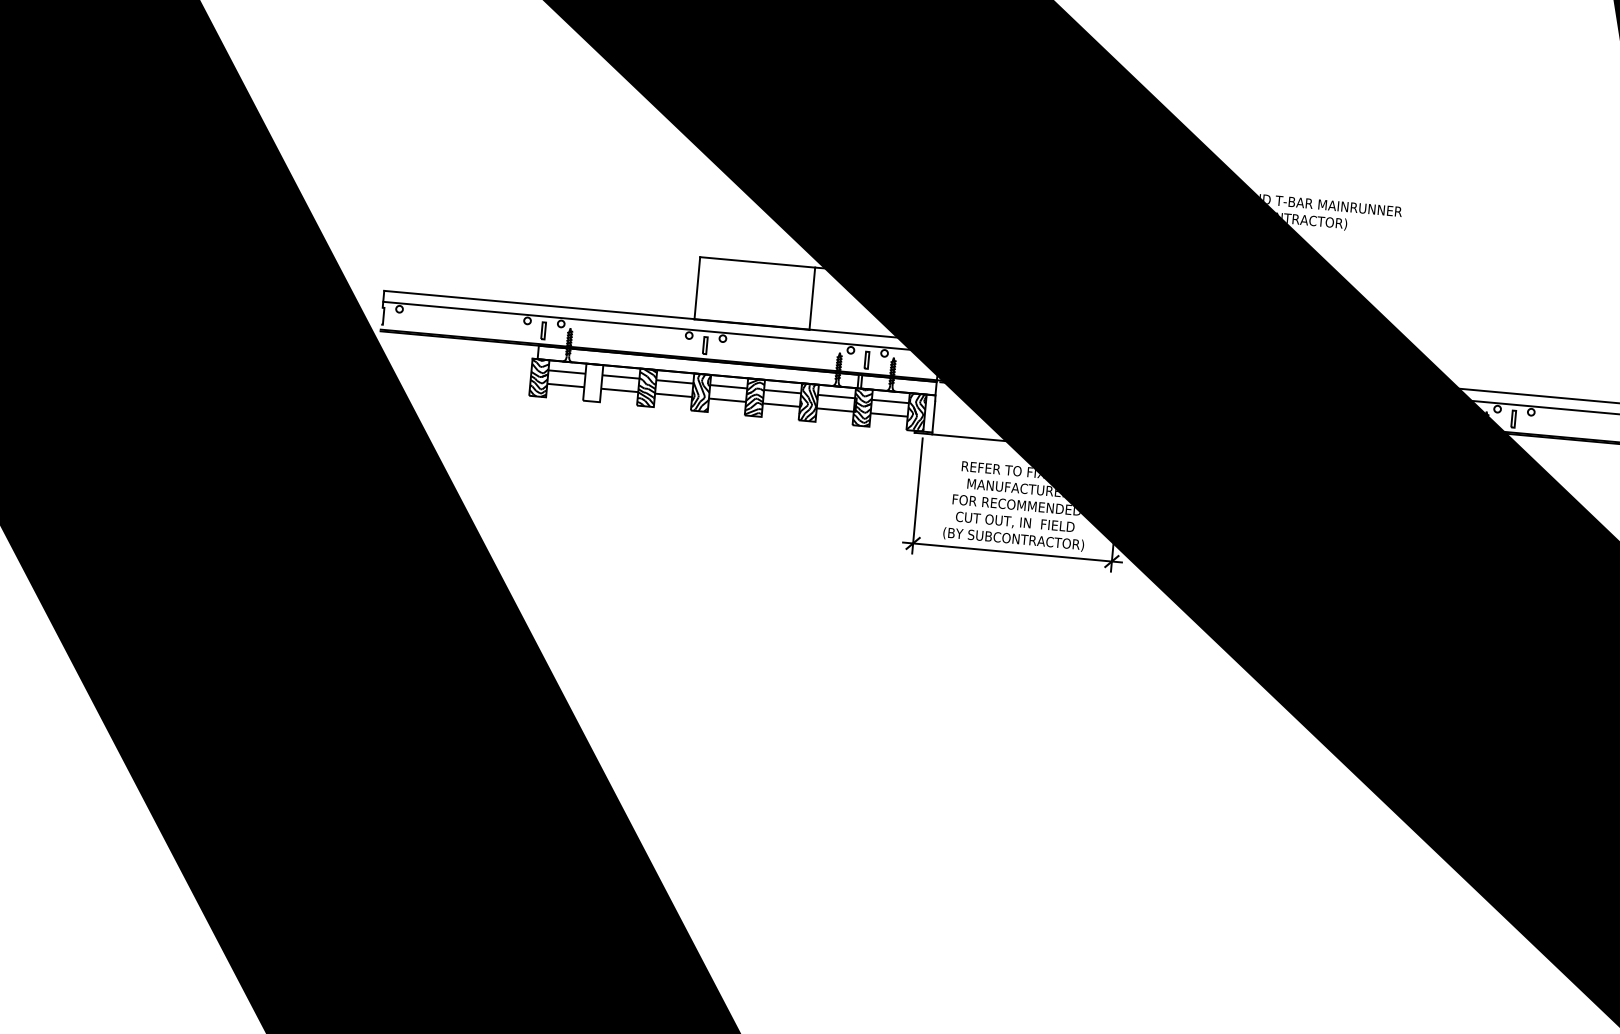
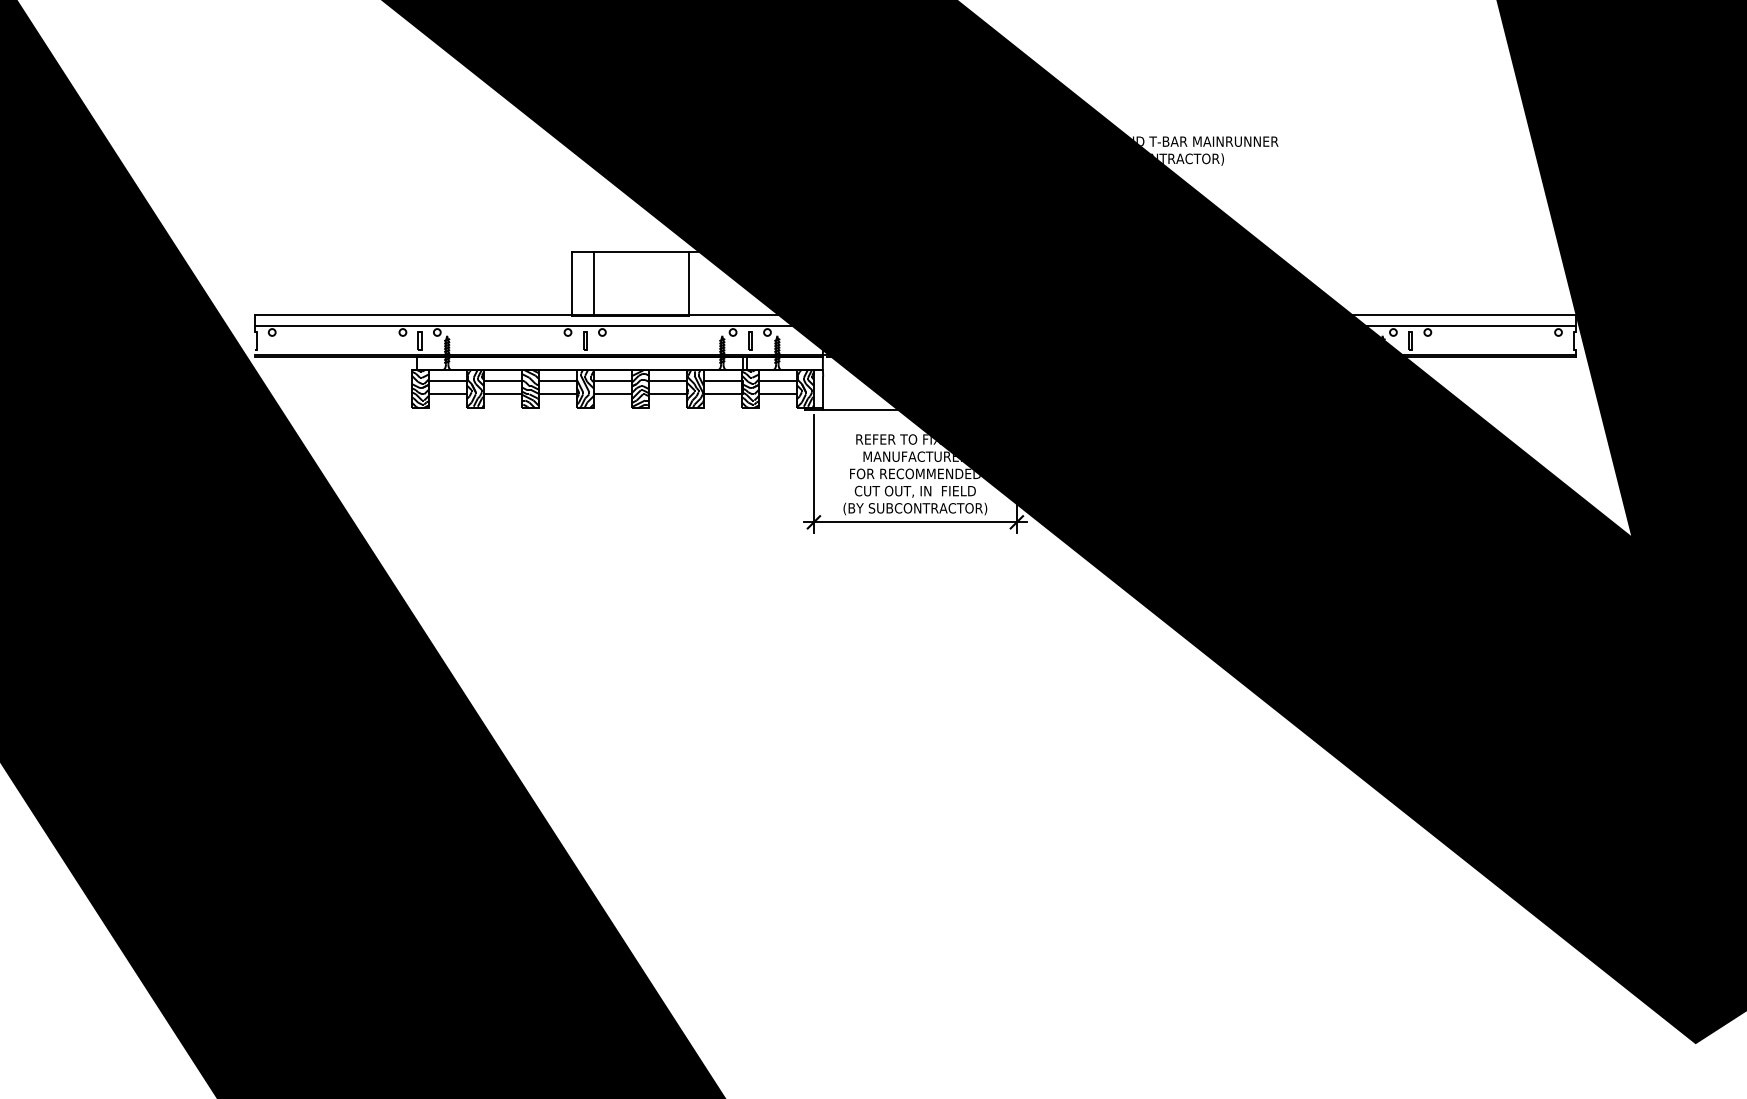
line: (718, 289) -> (593, 283), added
hatch: (592, 383) -> (474, 389), added

